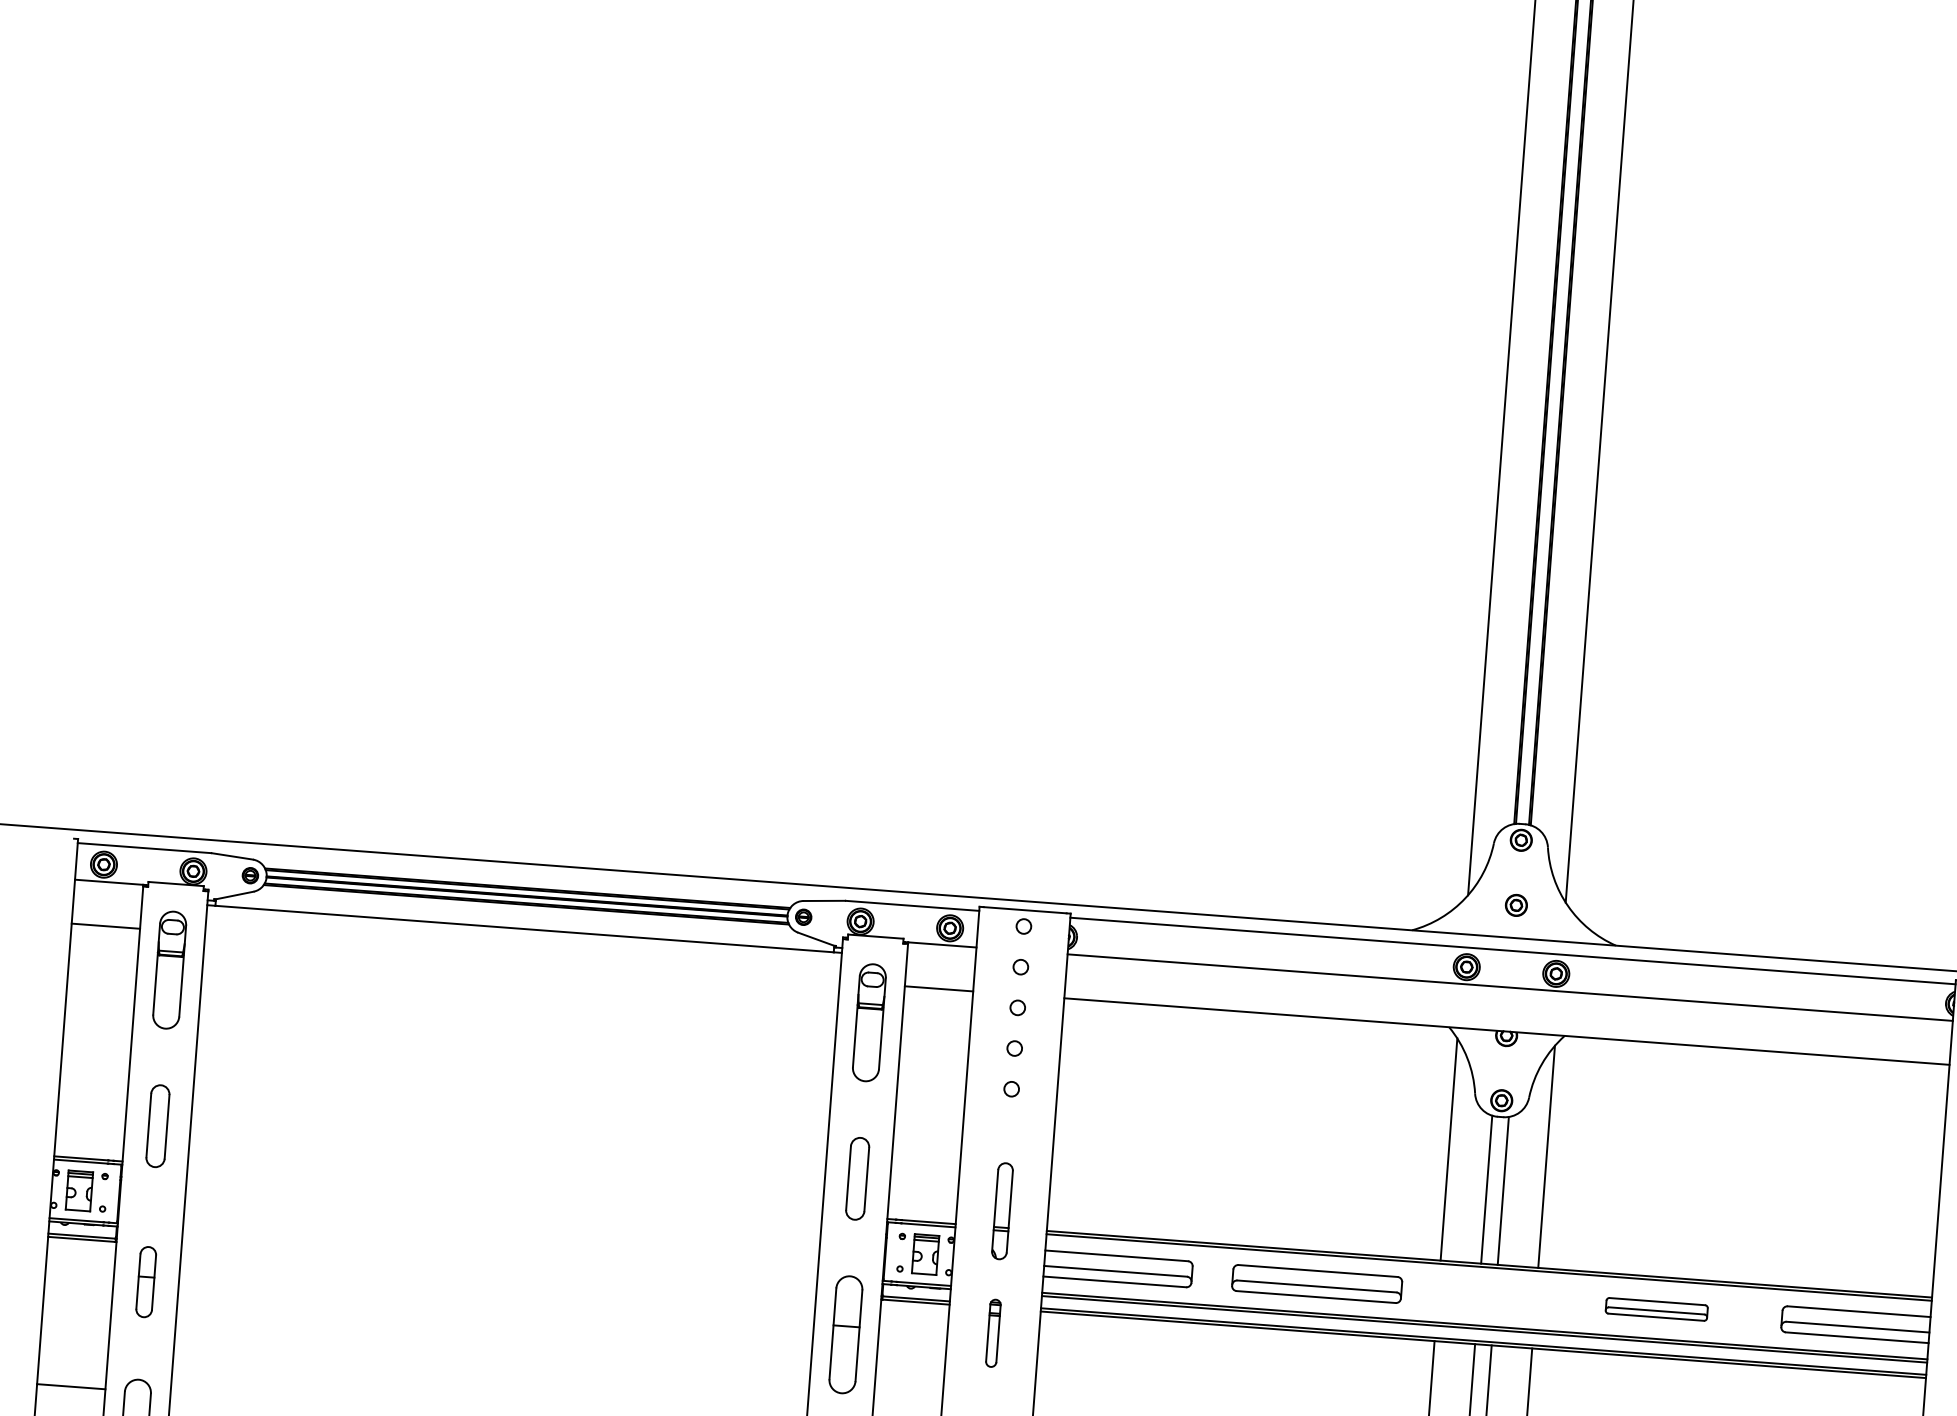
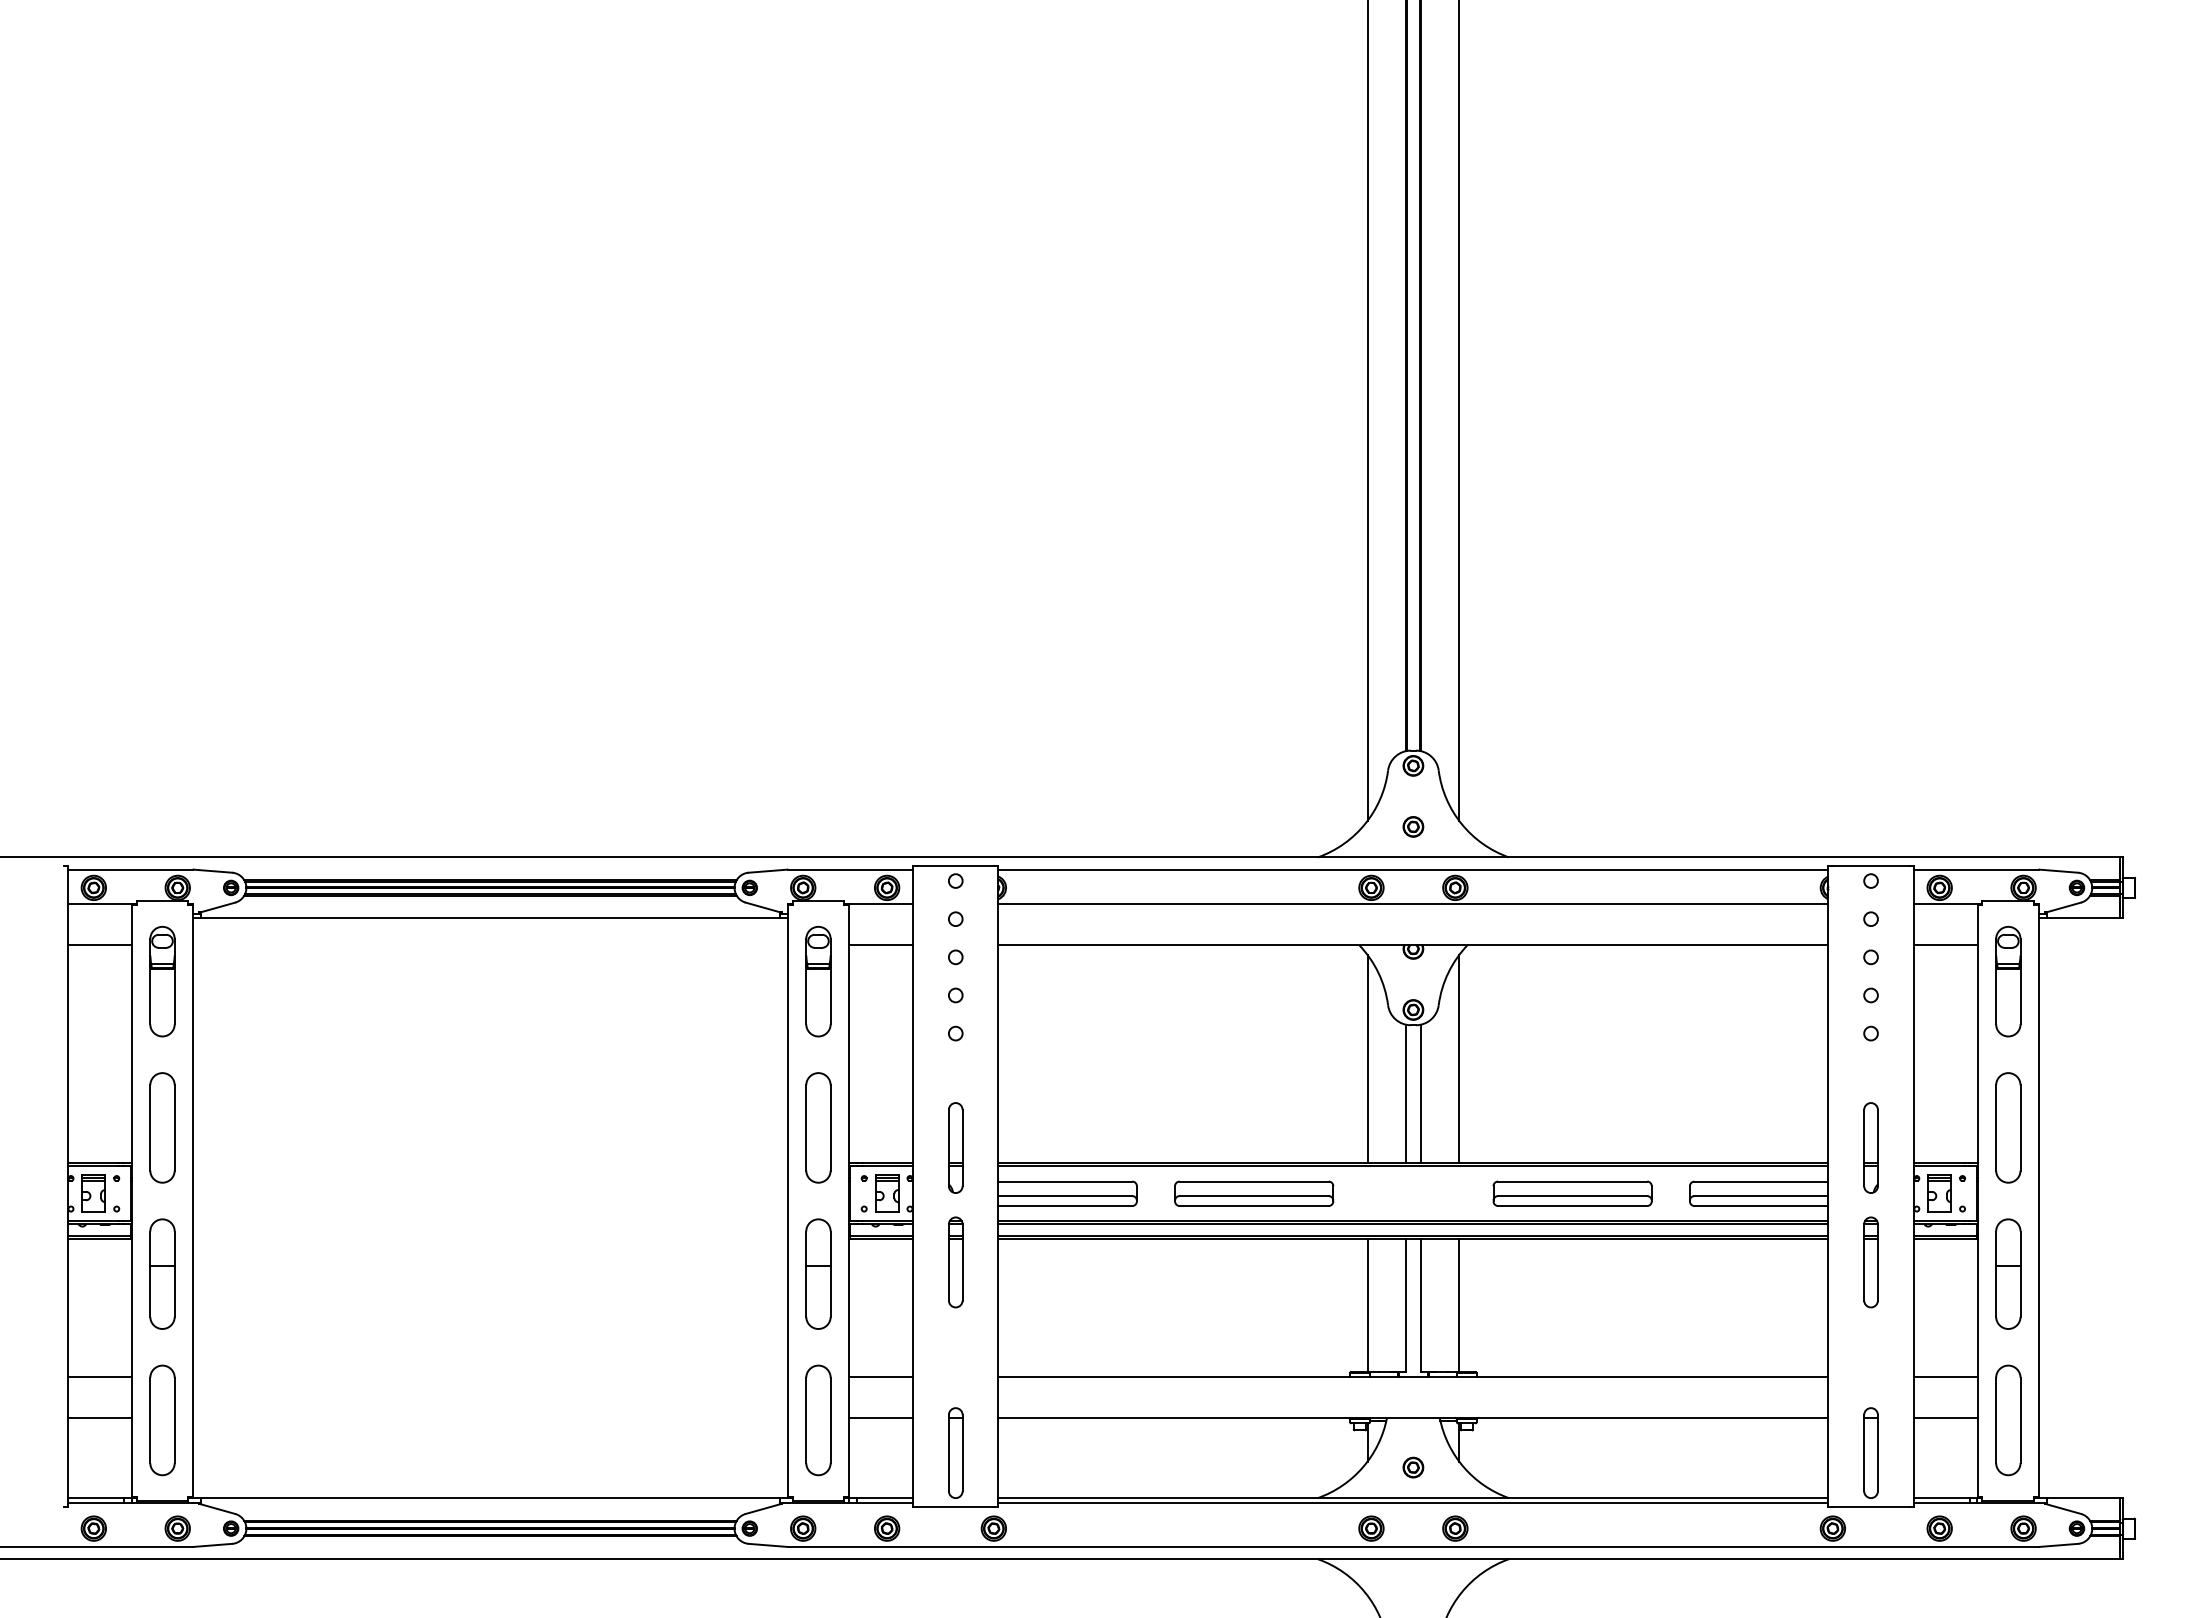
part: (157, 1125) -> (162, 1127), size x1.43
part: (857, 1178) -> (818, 1127), size x1.43
part: (146, 1281) -> (162, 1273), size x1.67
part: (1656, 1309) -> (1572, 1193), size x1.67
part: (993, 1333) -> (955, 1262), size x1.43

